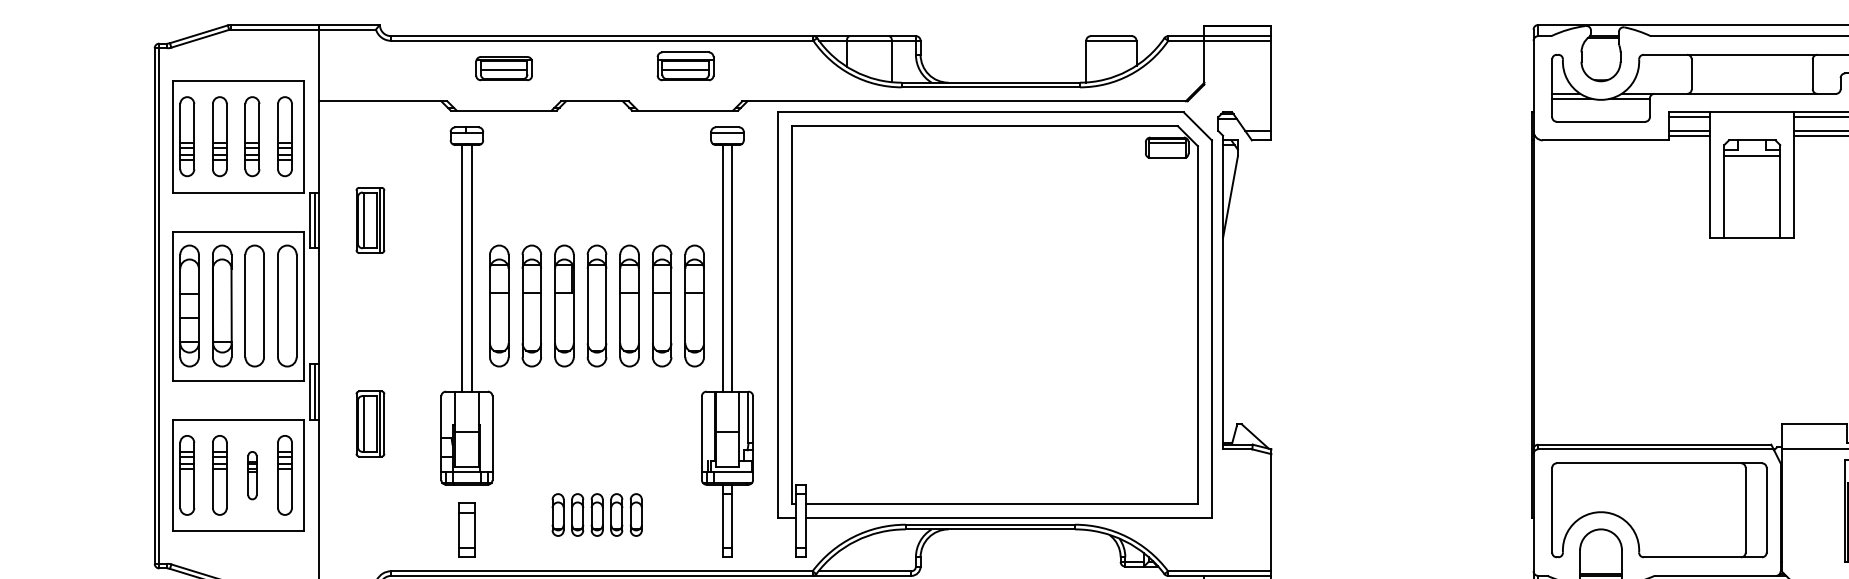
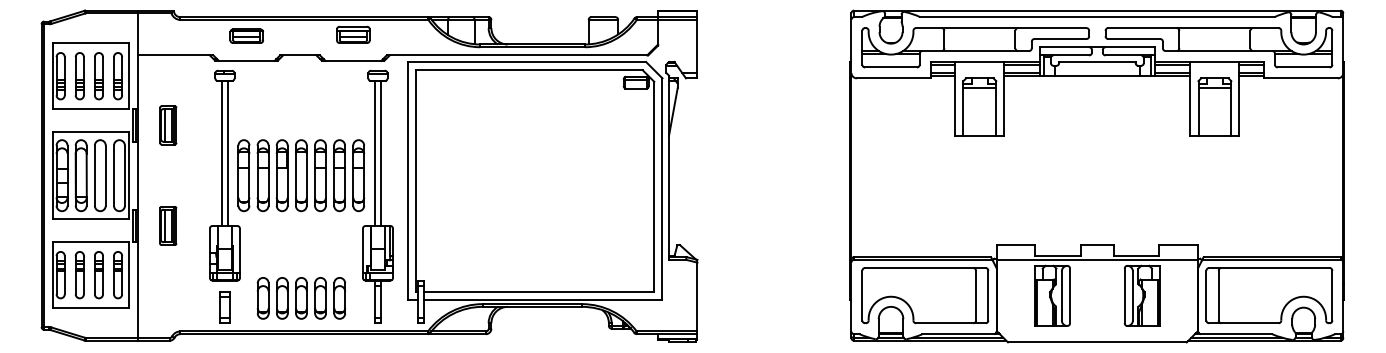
part: (370, 423) -> (168, 225), moved
part: (251, 476) -> (98, 275), size x1.67
part: (597, 515) -> (301, 298), size x1.67

